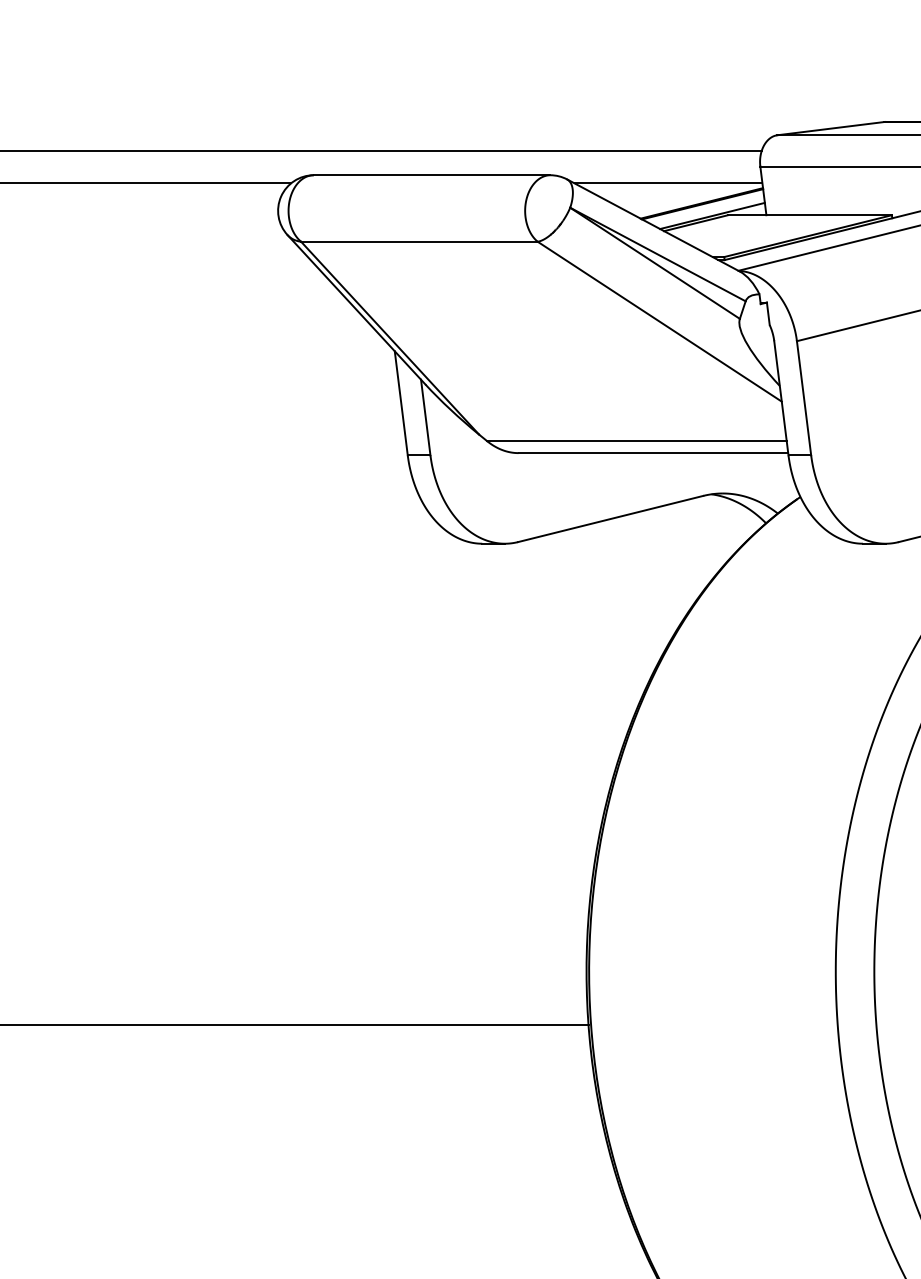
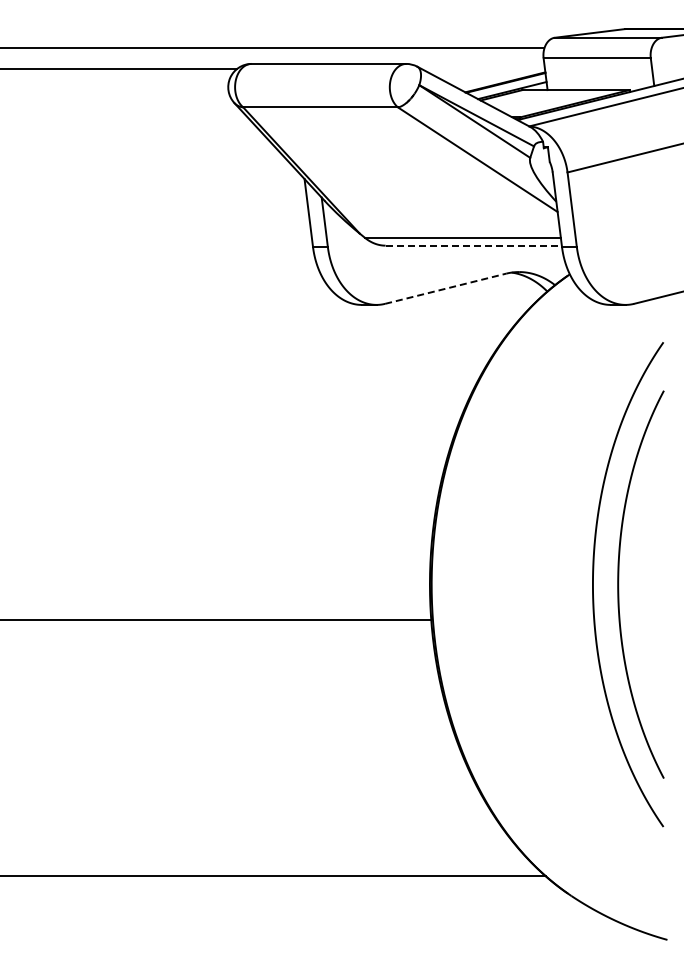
line: (668, 183) -> (483, 69), removed
line: (654, 452) -> (474, 245), solid -> dashed
line: (611, 518) -> (446, 288), solid -> dashed

